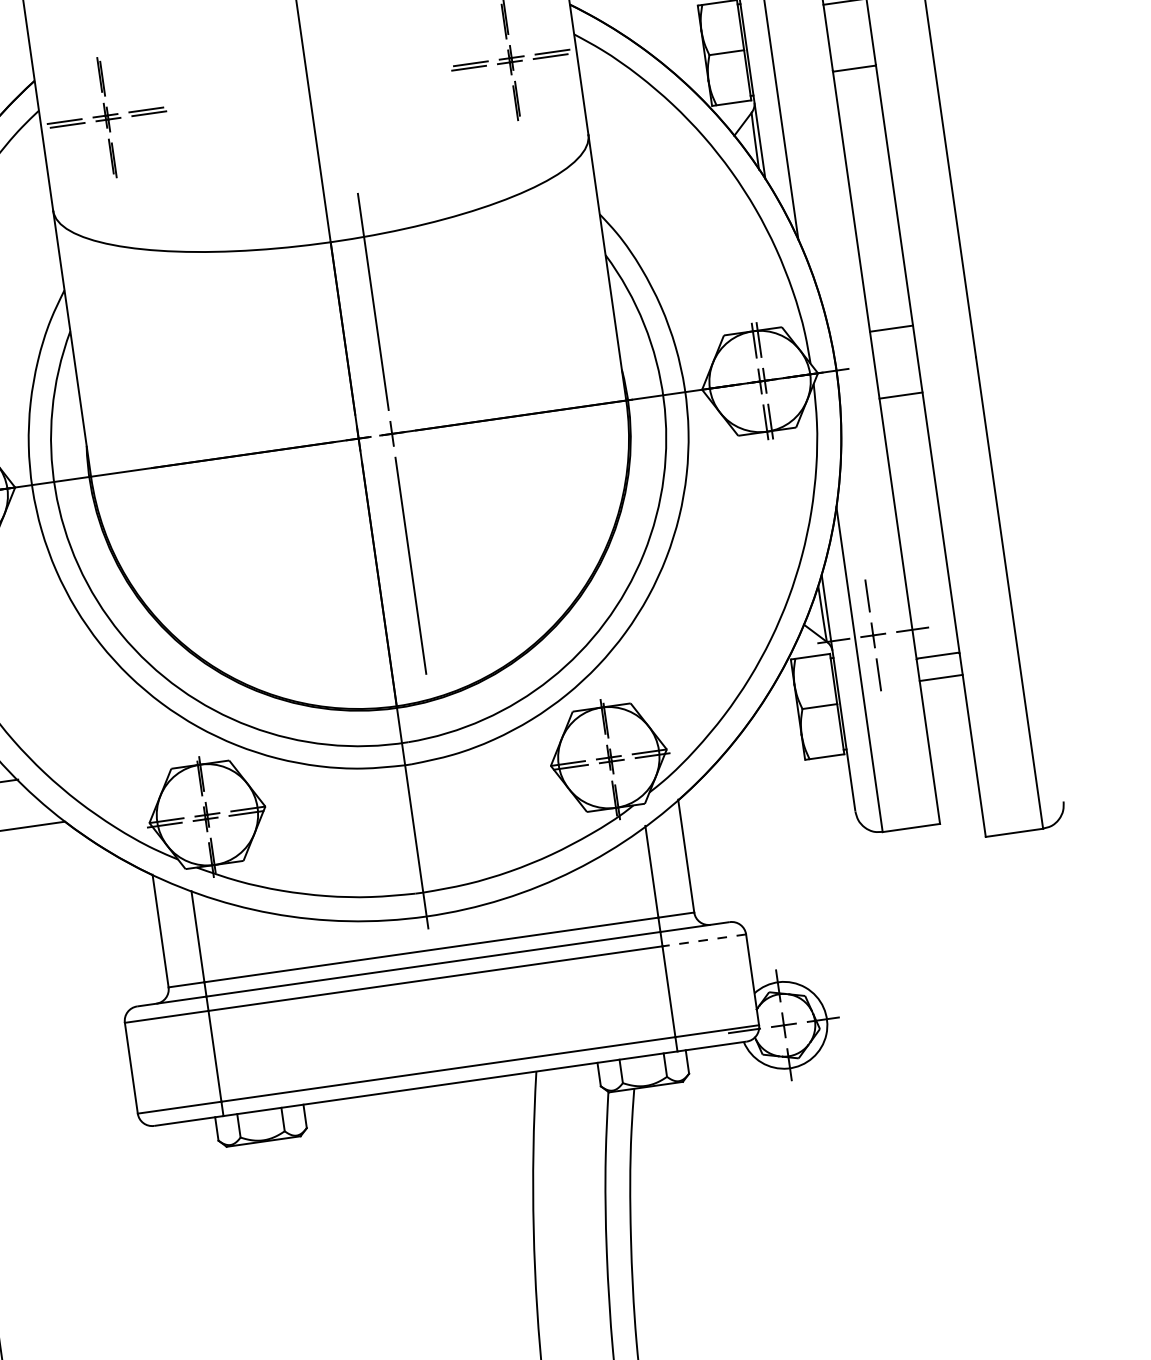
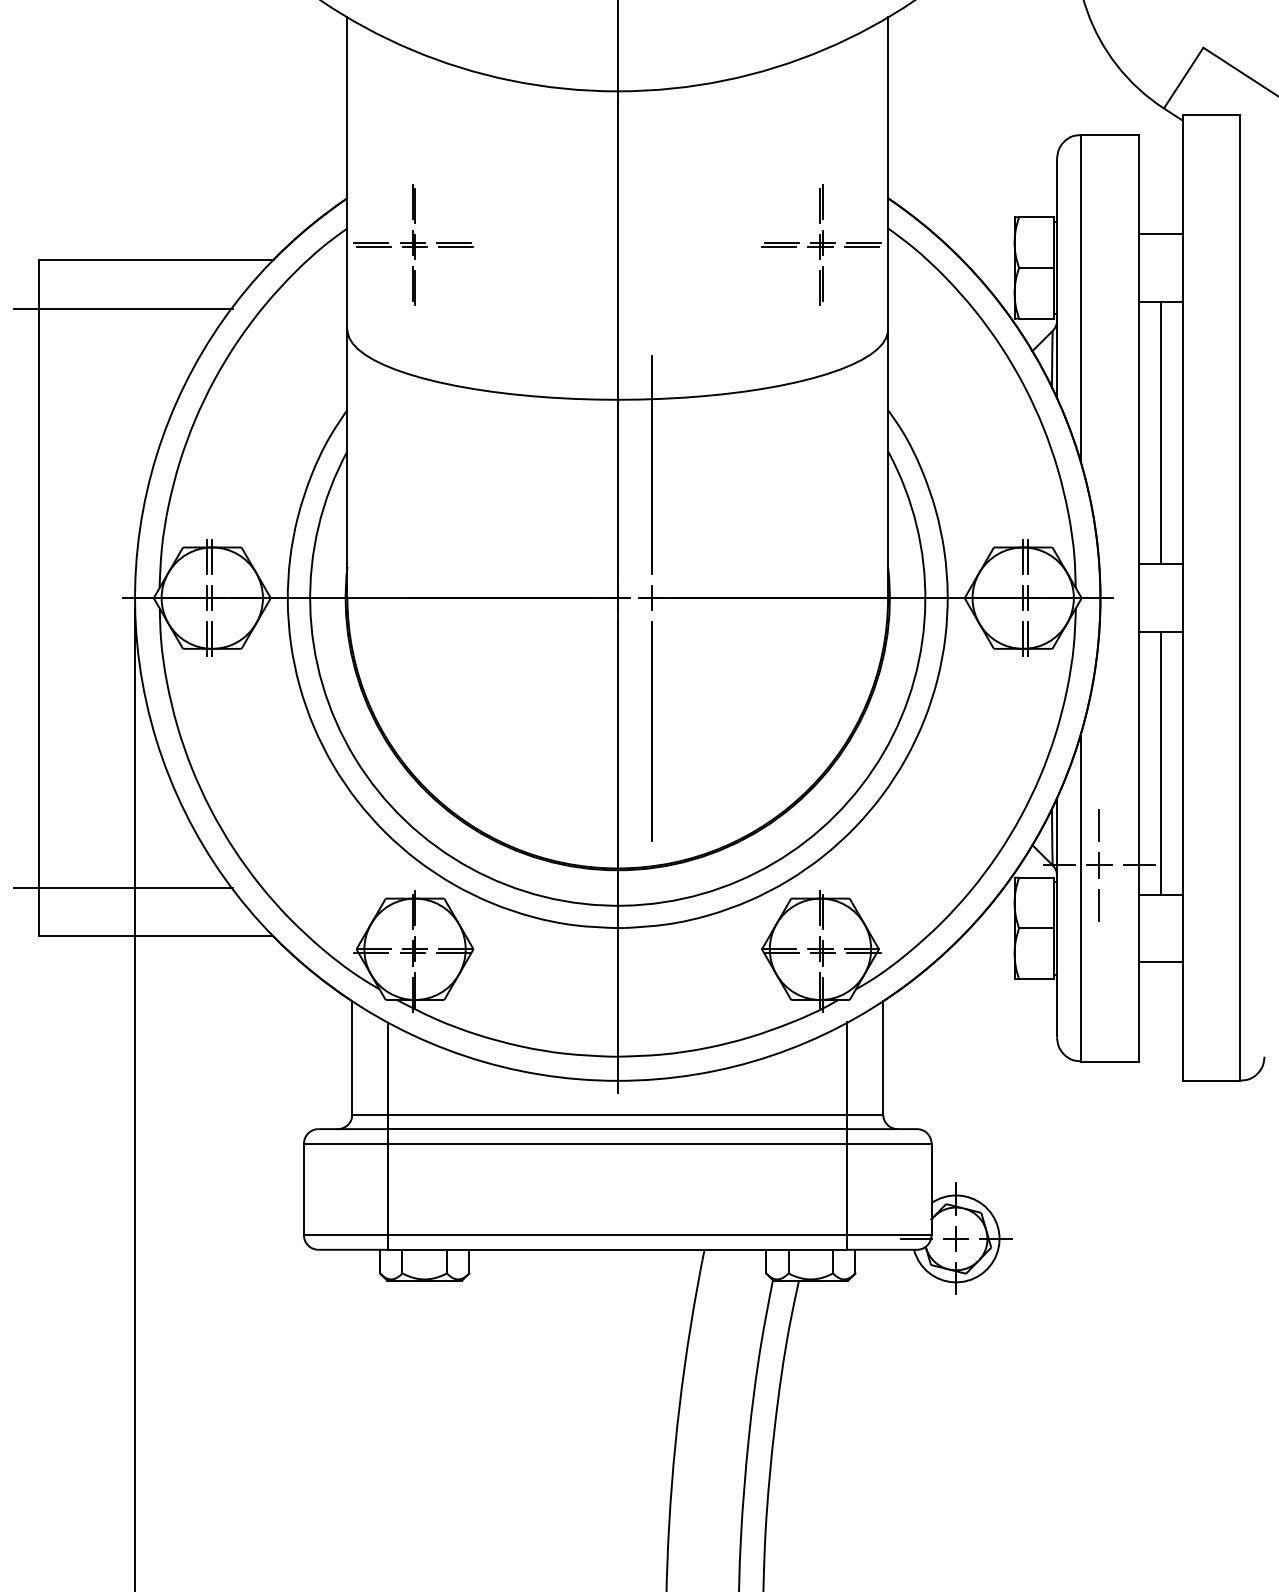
line: (872, 198) -> (1160, 432), added
line: (919, 524) -> (1160, 762), added
line: (940, 678) -> (1160, 962), moved
line: (703, 940) -> (888, 1143), dashed -> solid

